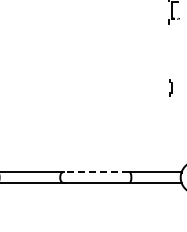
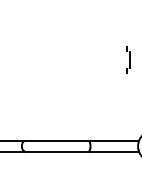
part: (170, 87) -> (128, 59), size x1.67
line: (96, 172) -> (56, 141), dashed -> solid

